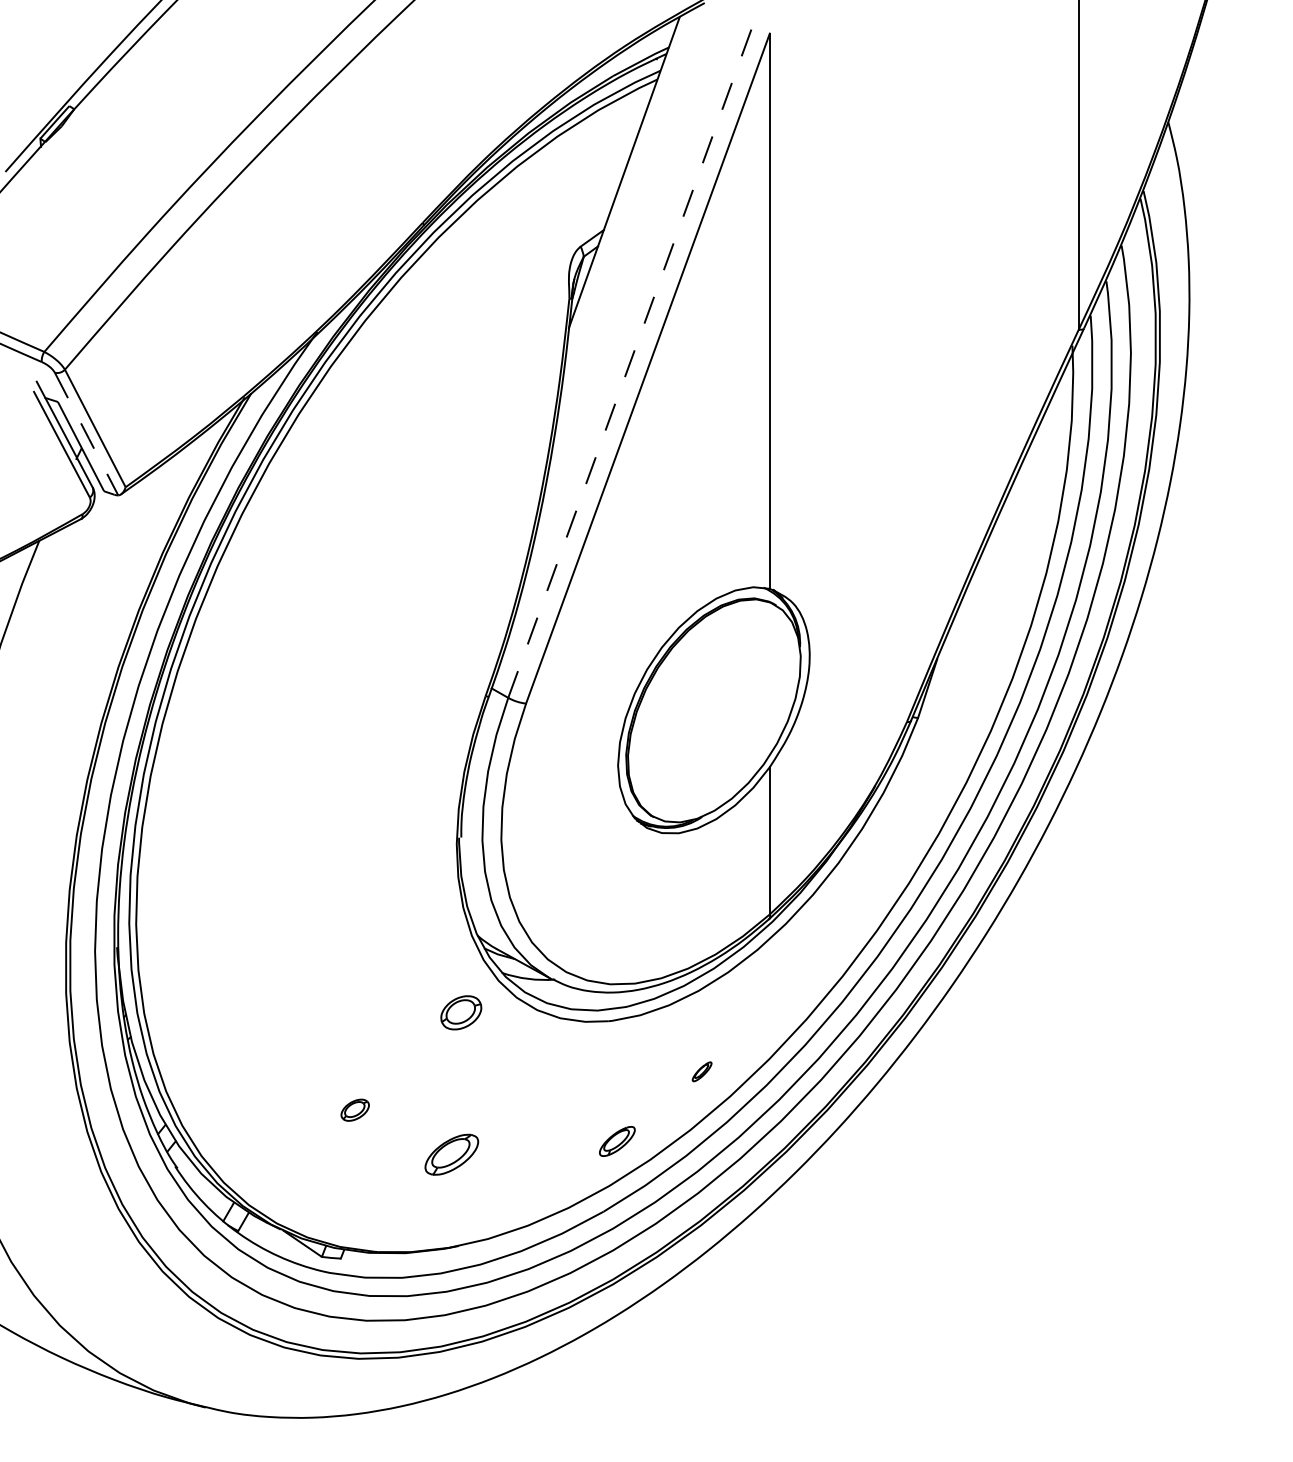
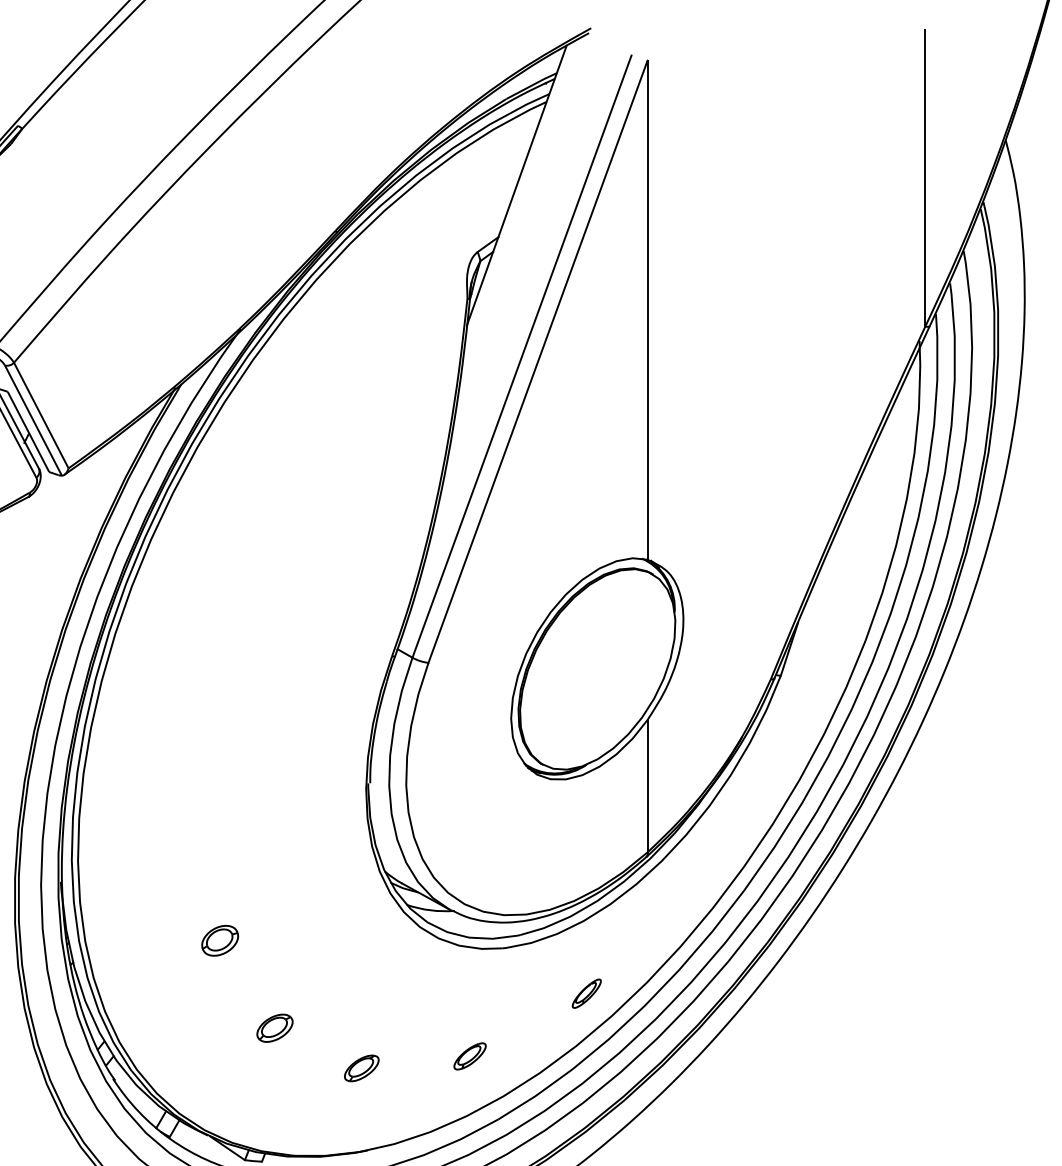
line: (630, 362) -> (522, 356), dashed -> solid
line: (86, 434) -> (33, 420), dashed -> solid
part: (461, 1012) -> (220, 940), moved
part: (701, 1071) -> (586, 993), size x1.67
part: (354, 1110) -> (274, 1028), size x1.43
part: (617, 1141) -> (470, 1056), moved
part: (451, 1154) -> (361, 1068), size x0.71

